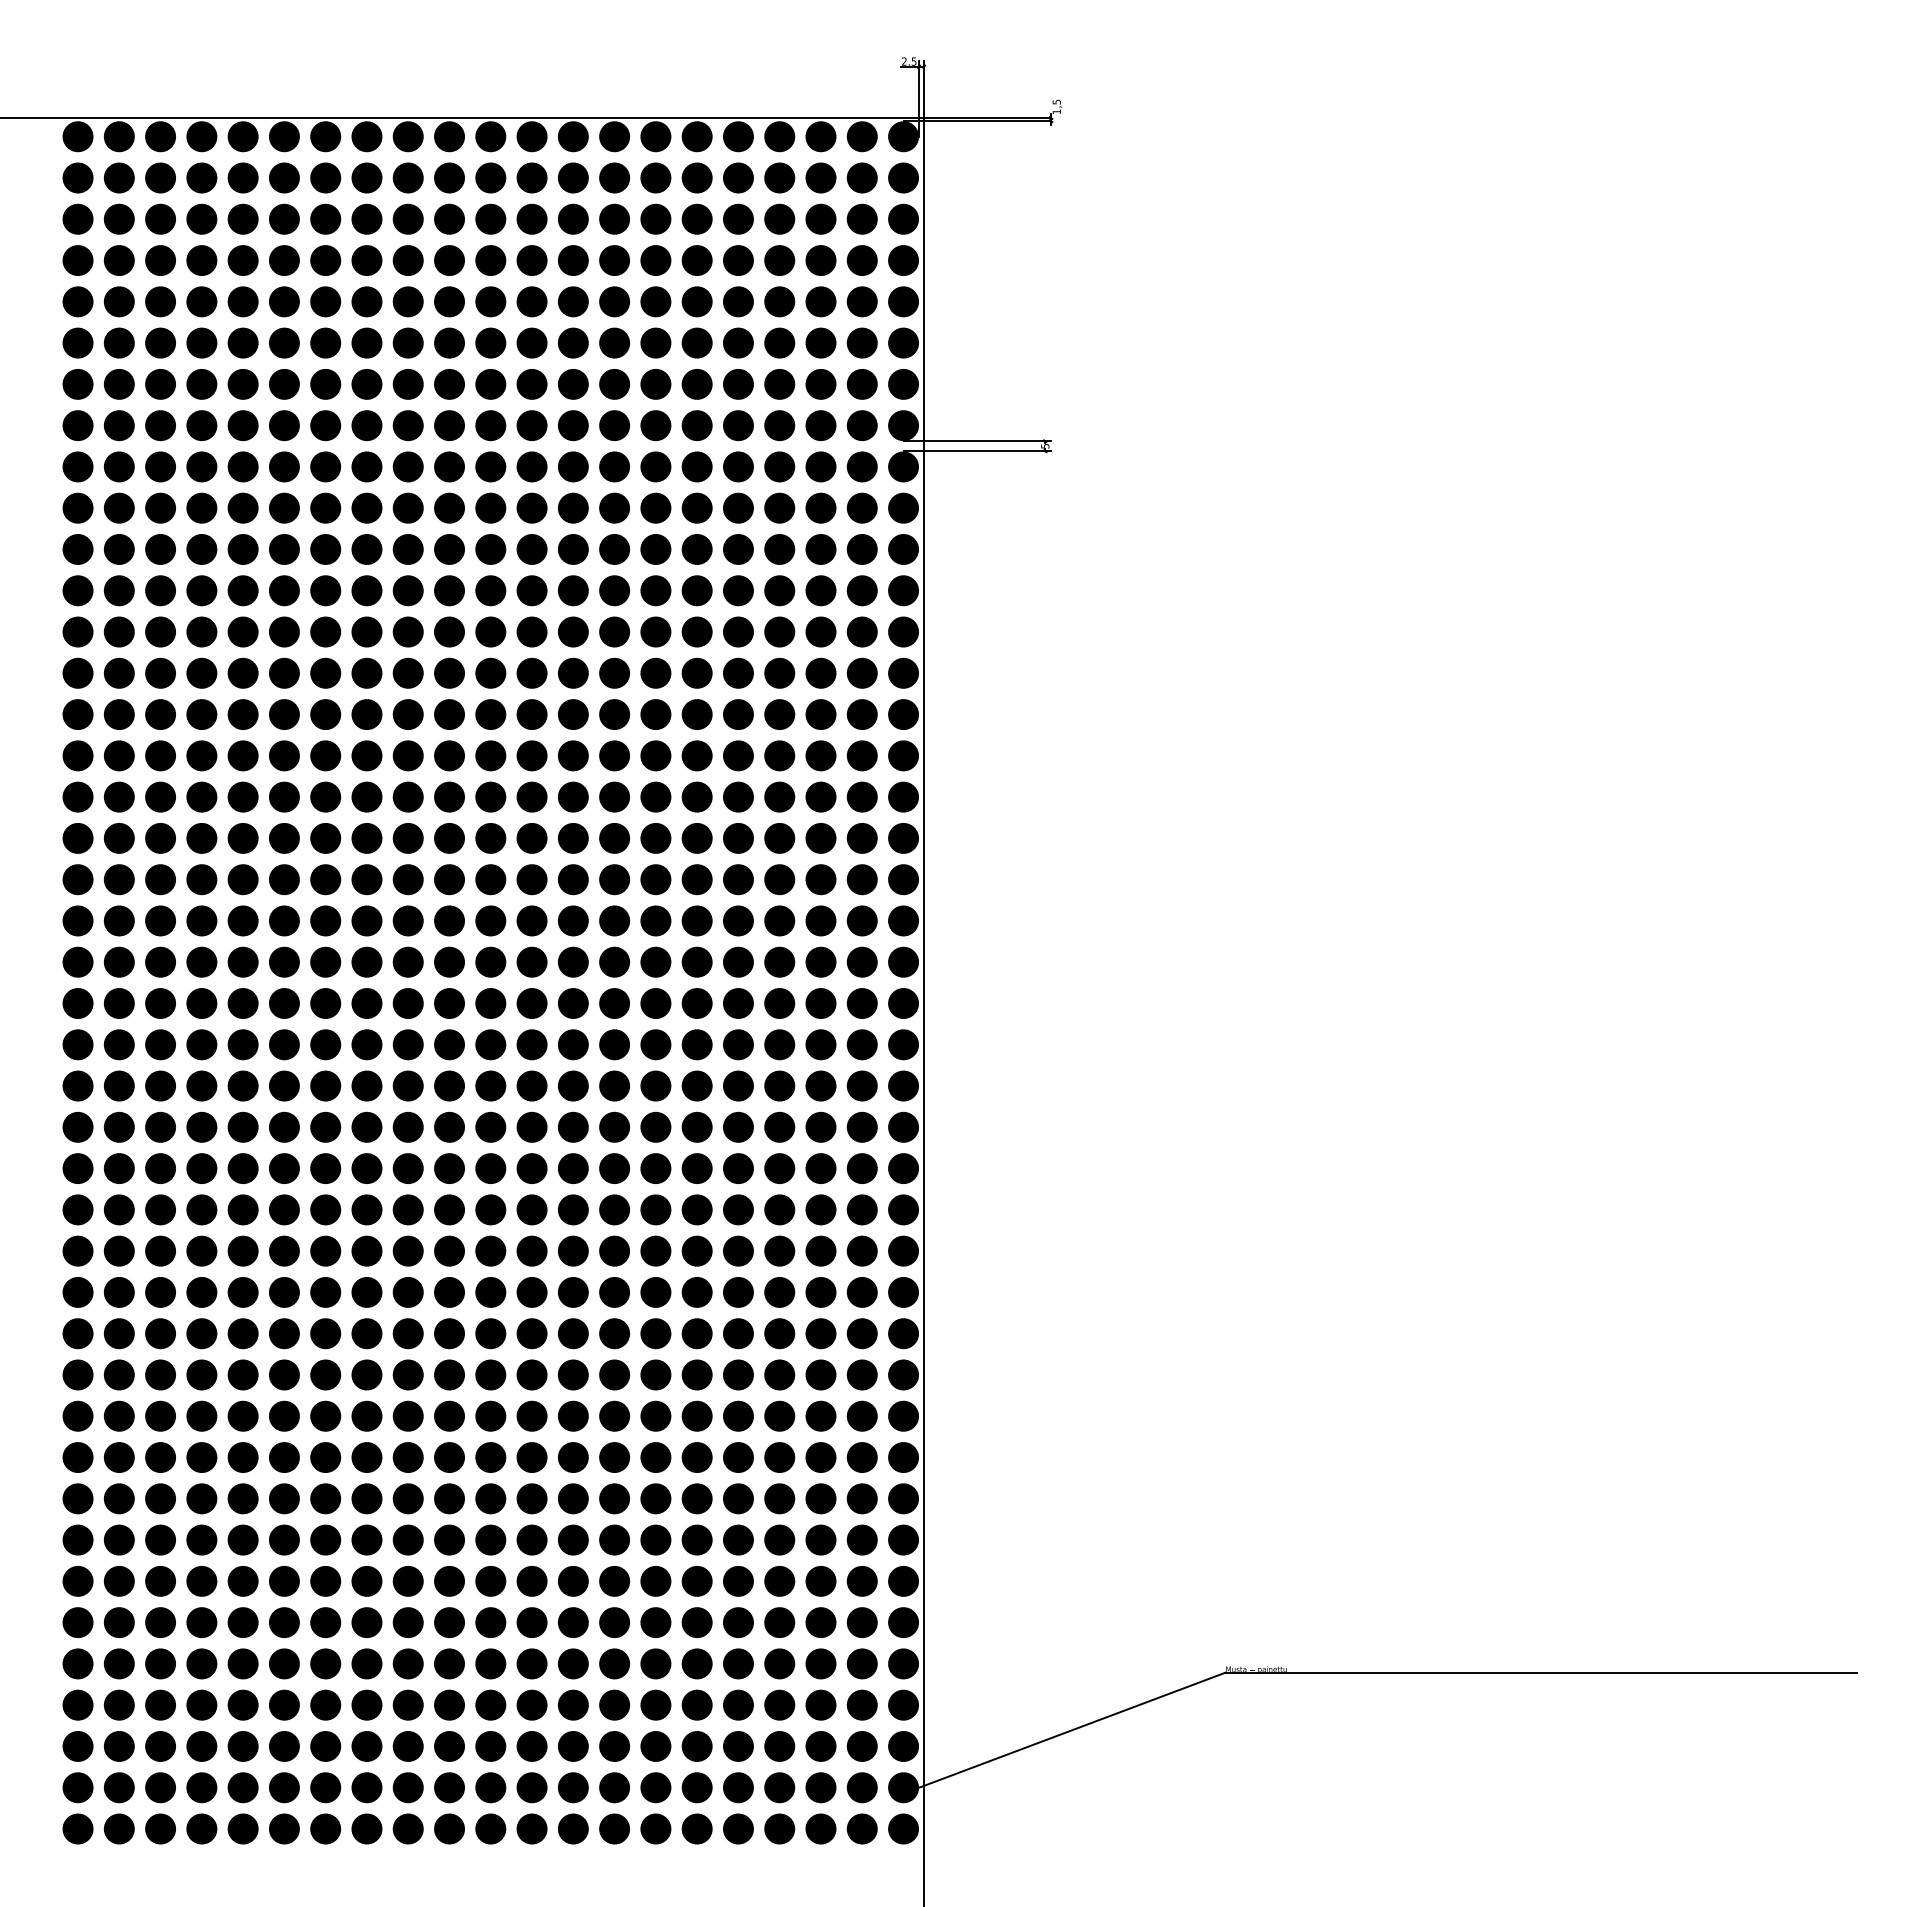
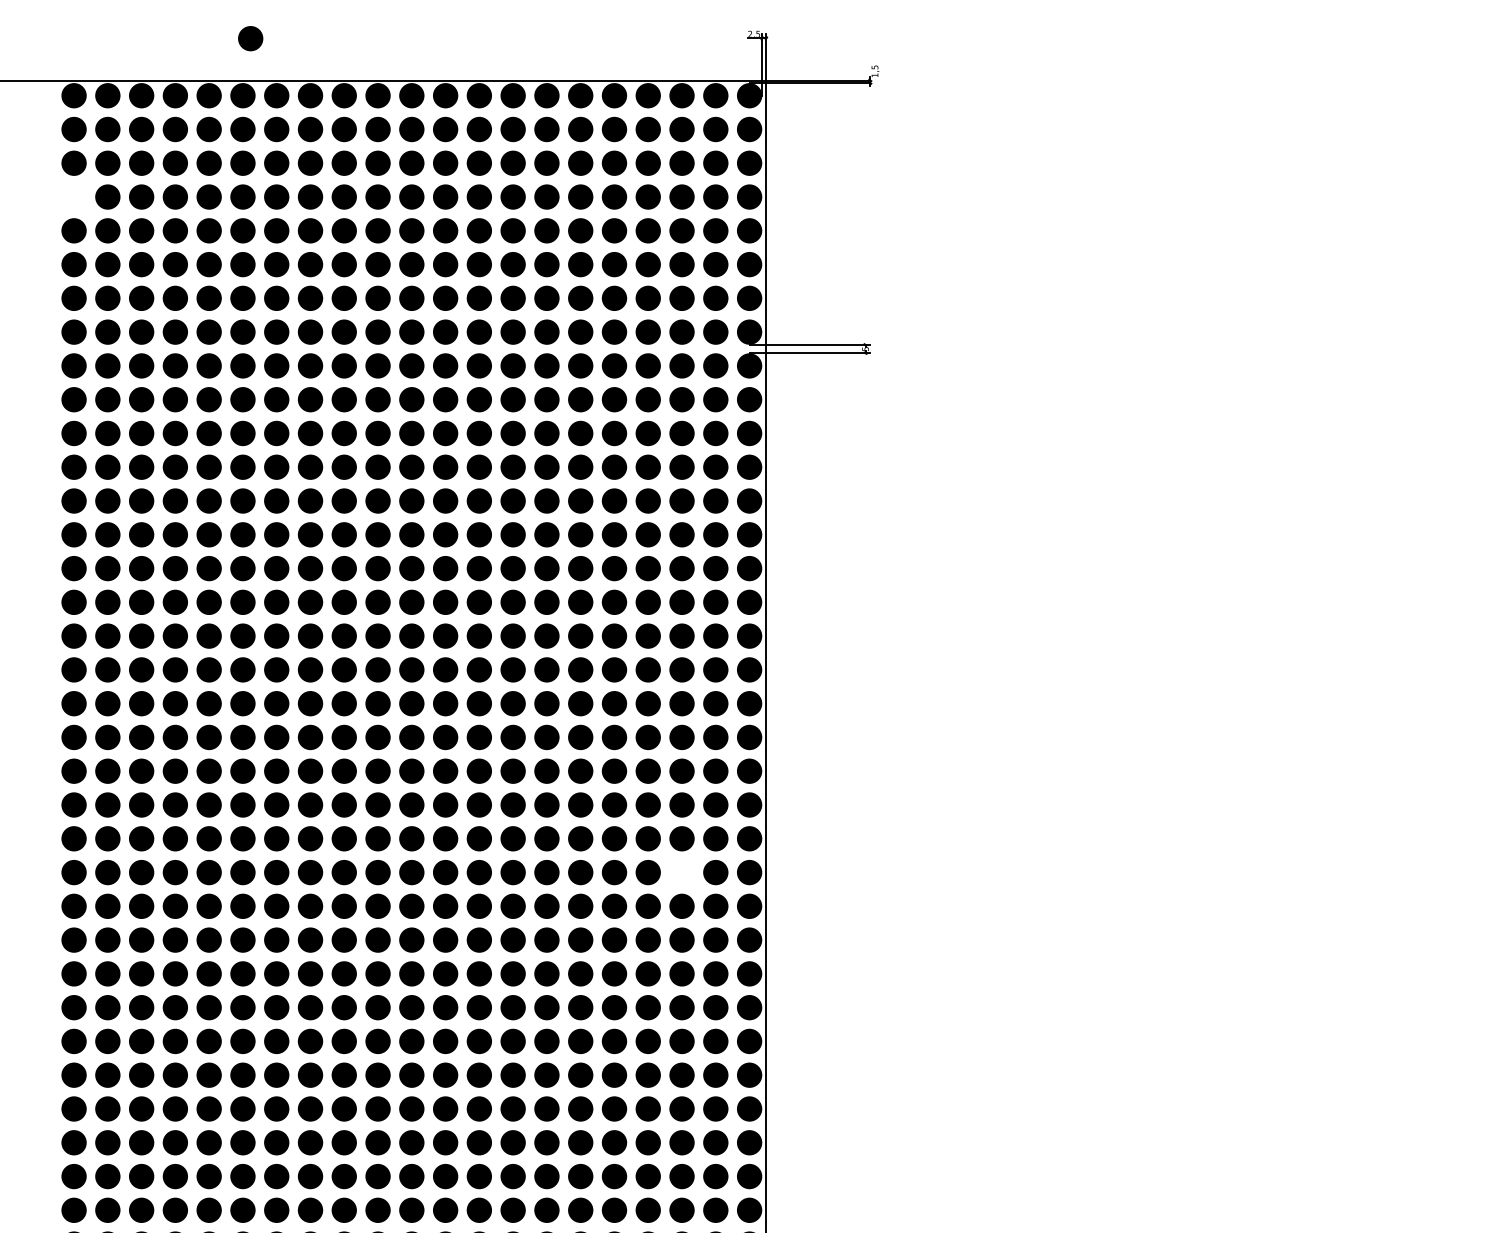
part: (293, 66) -> (250, 38), added
fill: (77, 260) -> (73, 197), removed
fill: (820, 1085) -> (681, 872), removed

